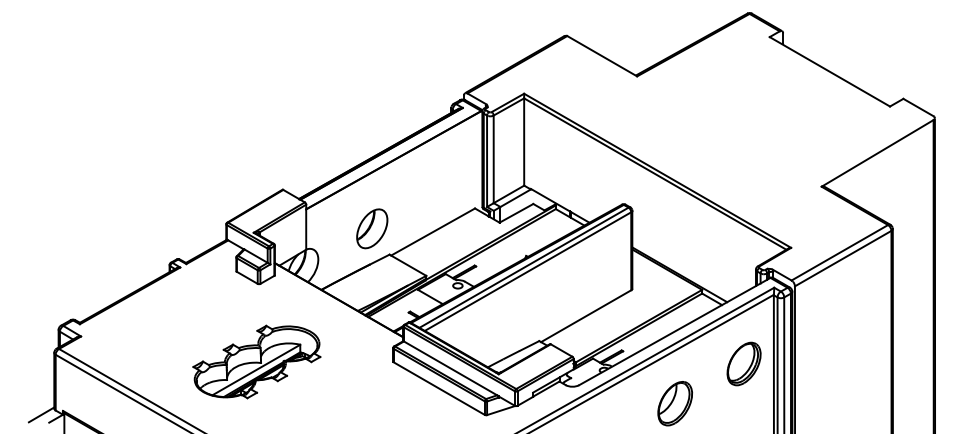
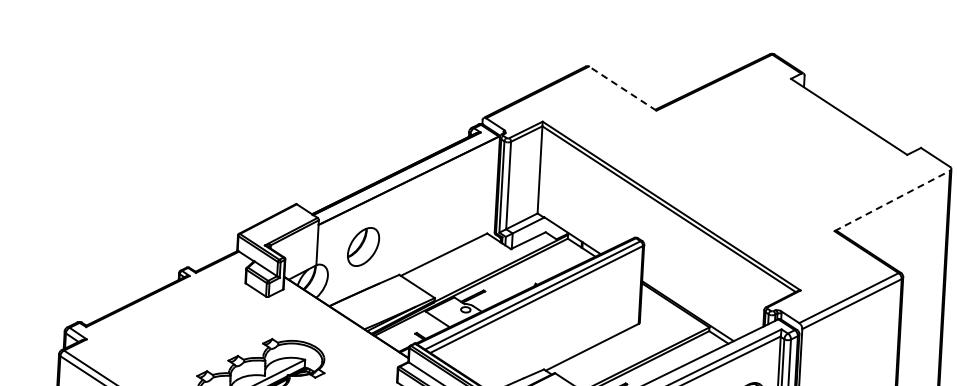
line: (601, 55) -> (622, 87), solid -> dashed
line: (878, 153) -> (893, 201), solid -> dashed
part: (372, 228) -> (363, 246), moved

